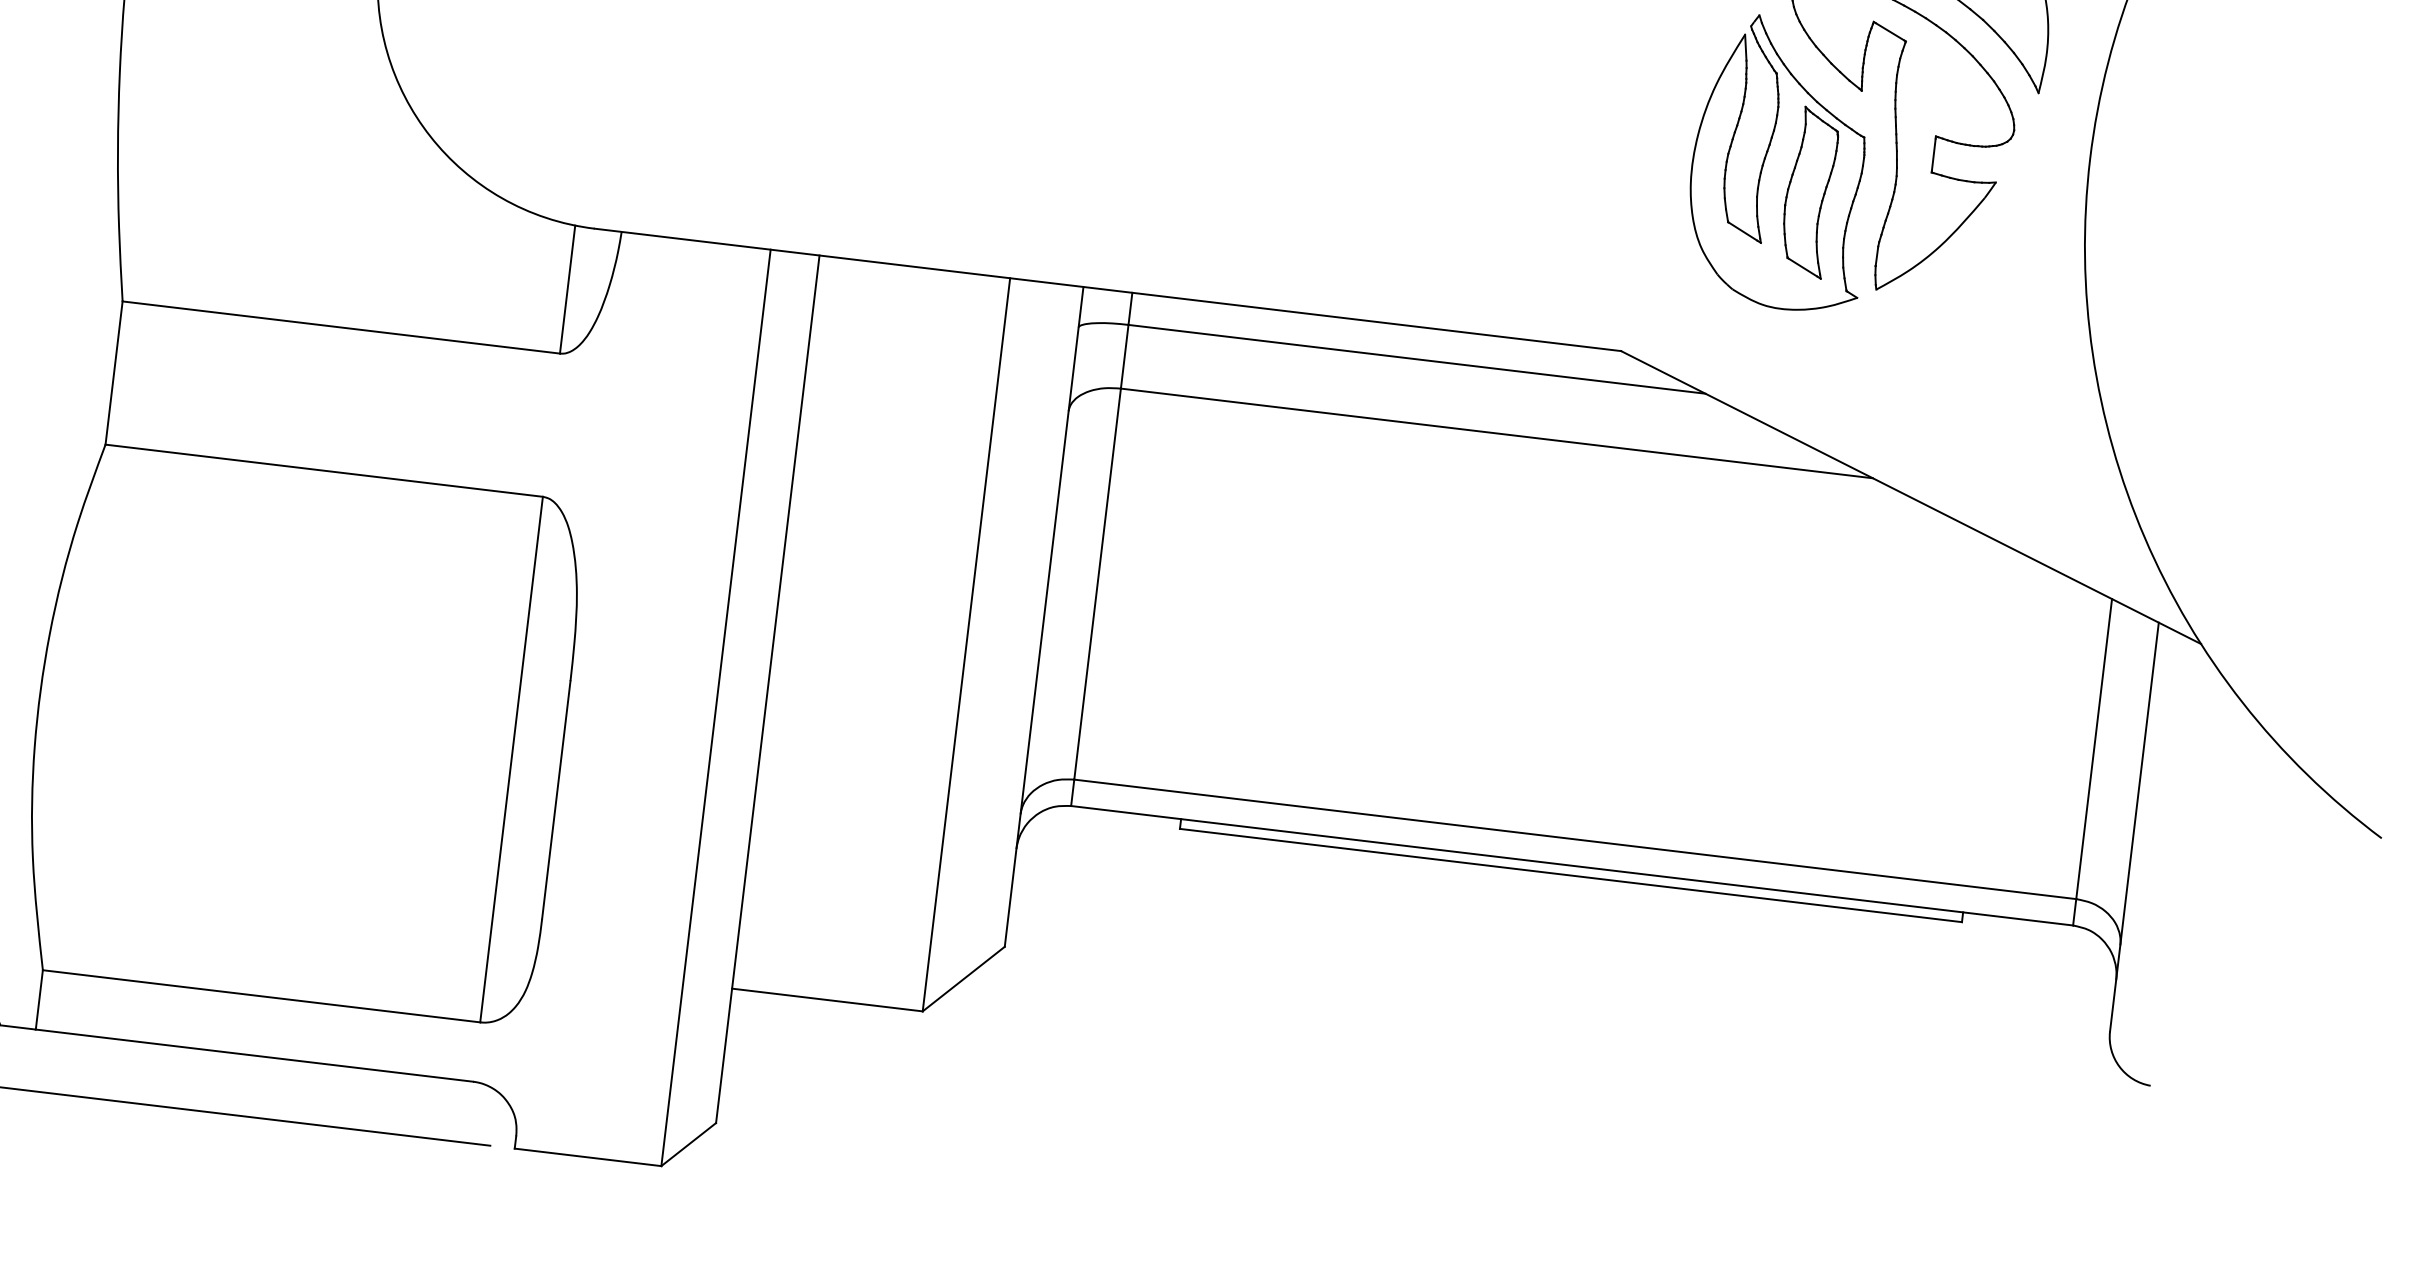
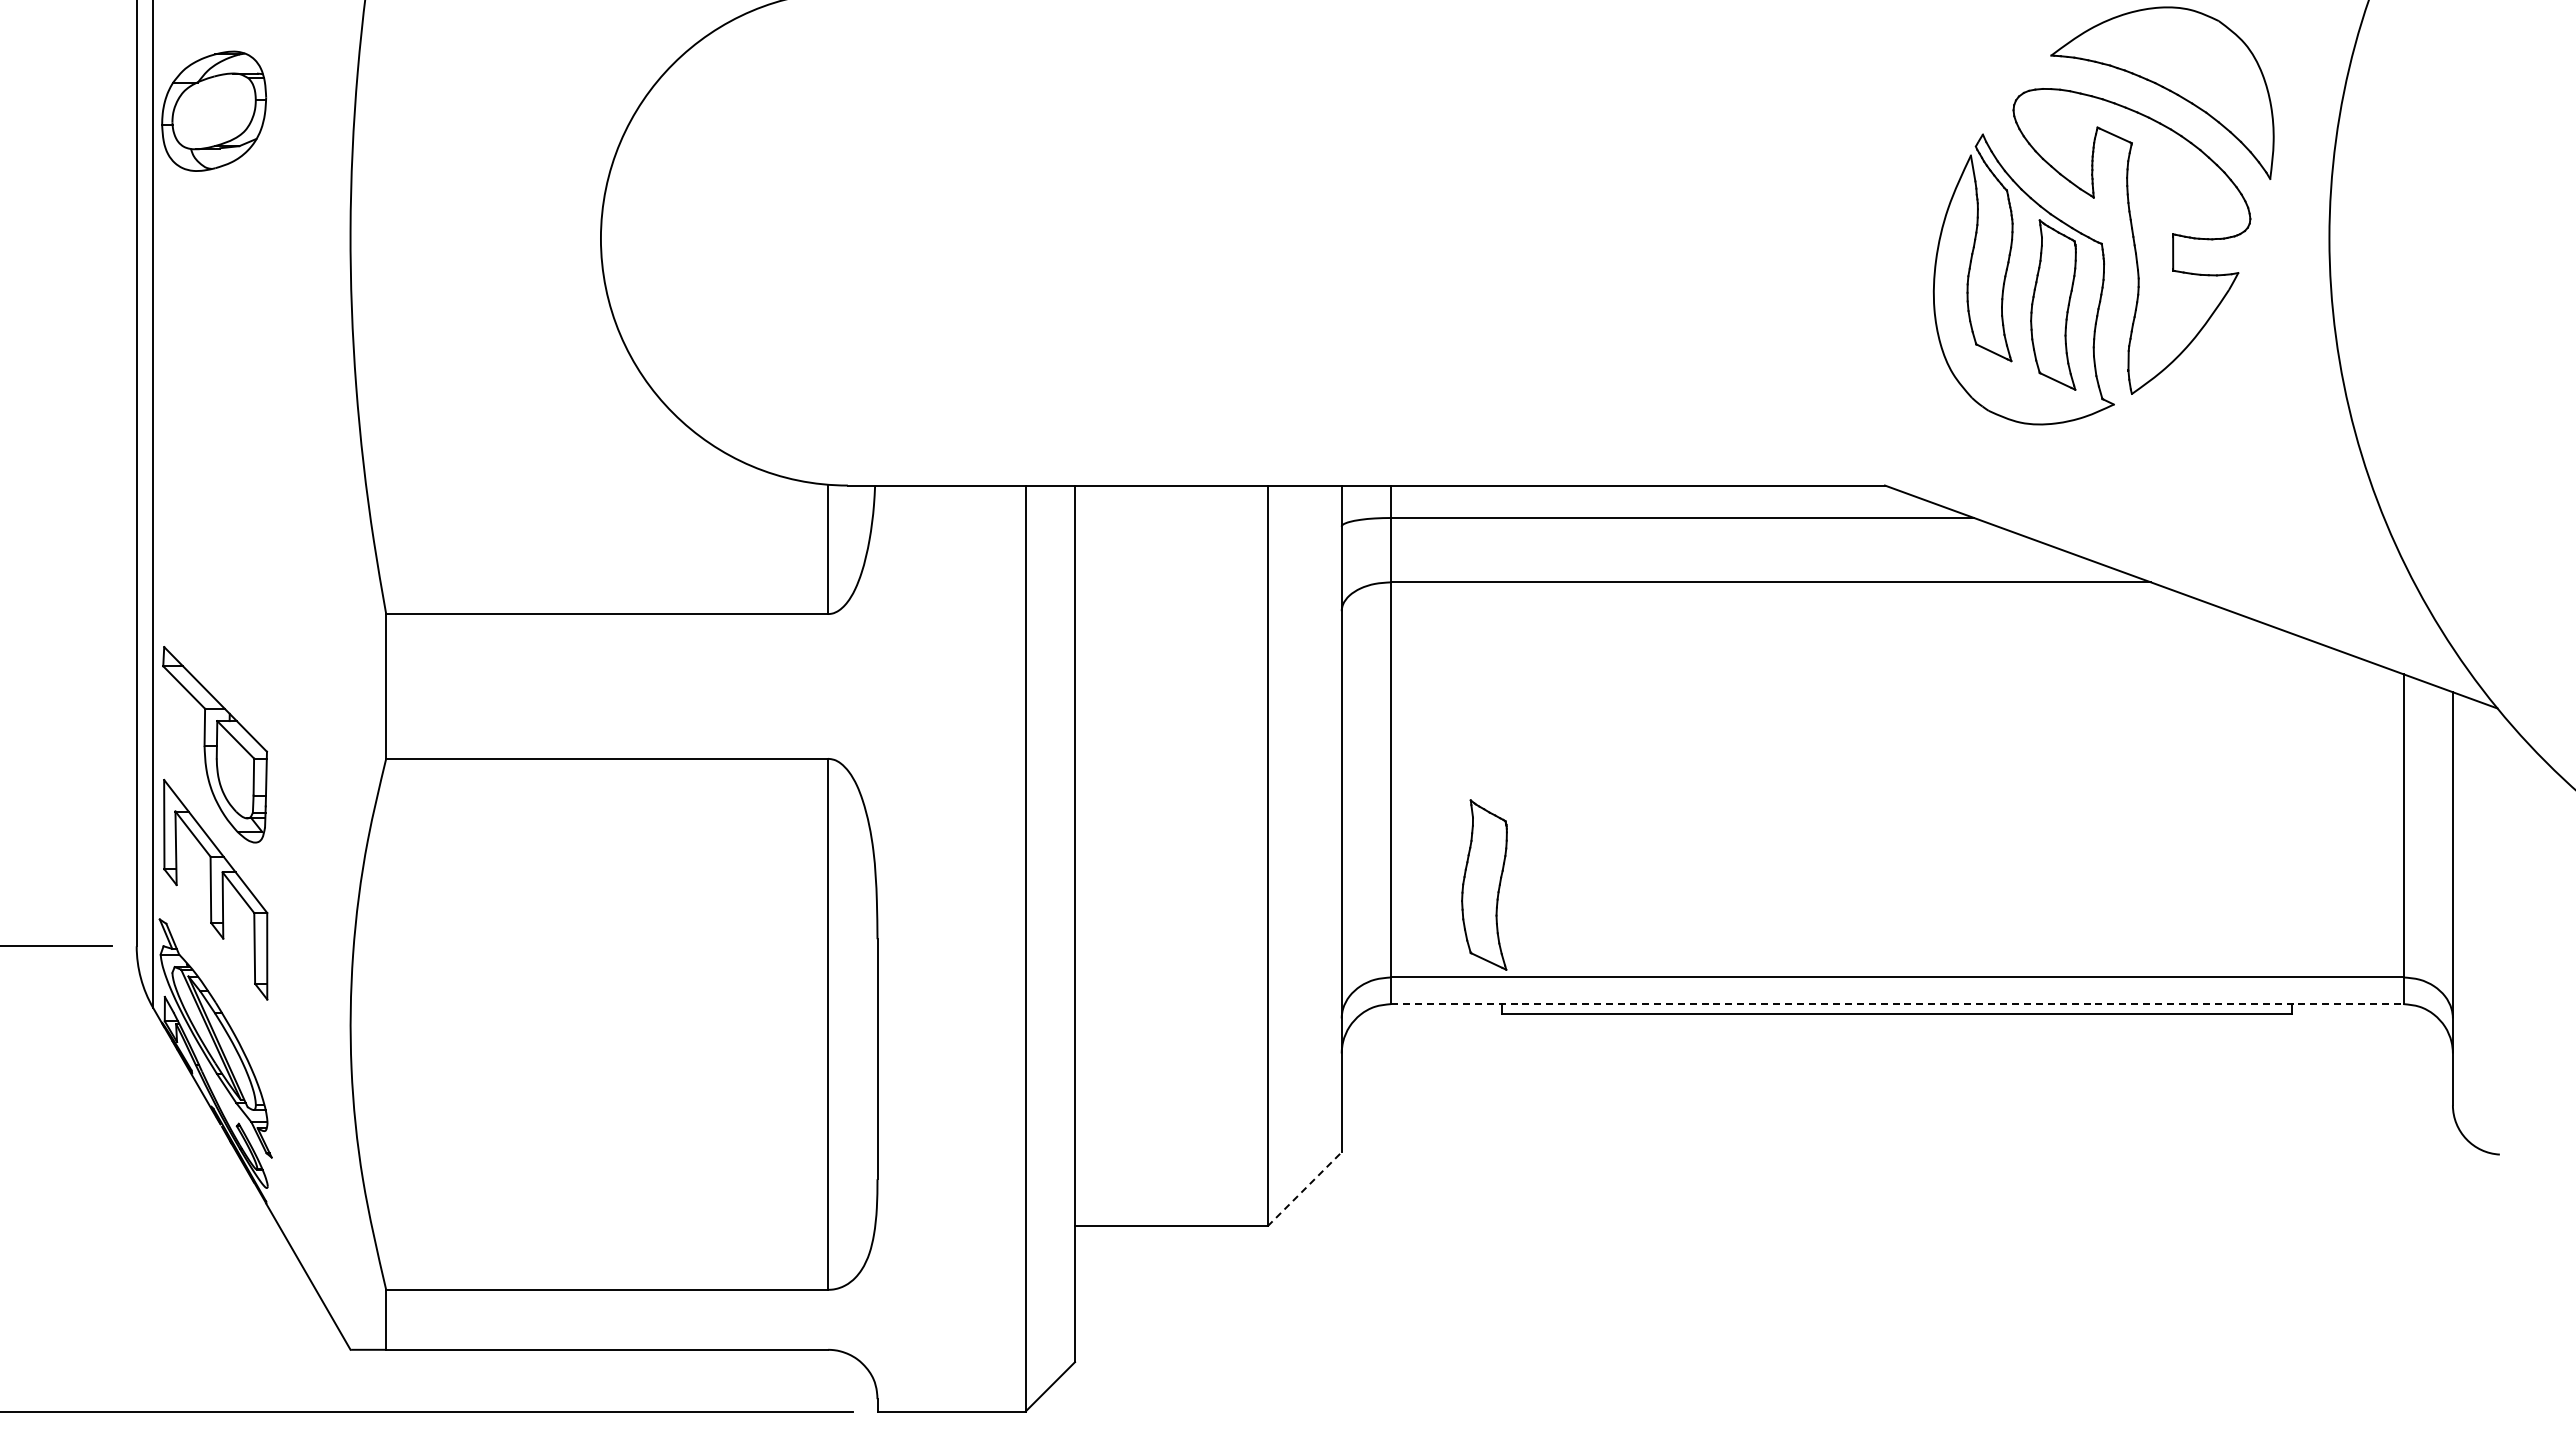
part: (1177, 698) -> (1484, 884), added
line: (1572, 866) -> (1897, 1004), solid -> dashed
line: (964, 978) -> (1305, 1188), solid -> dashed

